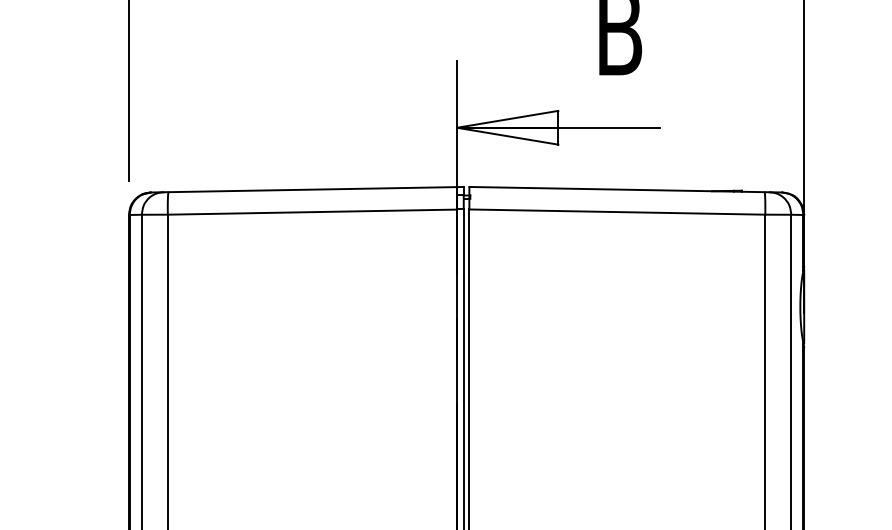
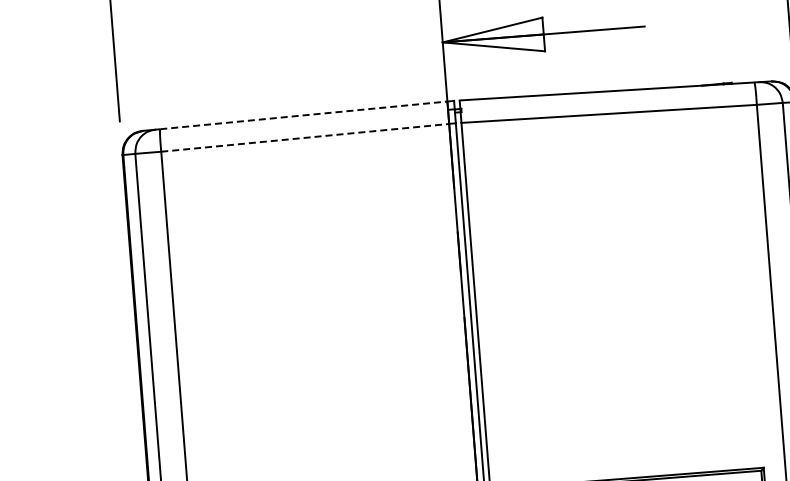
line: (313, 189) -> (304, 115), solid -> dashed
line: (312, 212) -> (305, 138), solid -> dashed

